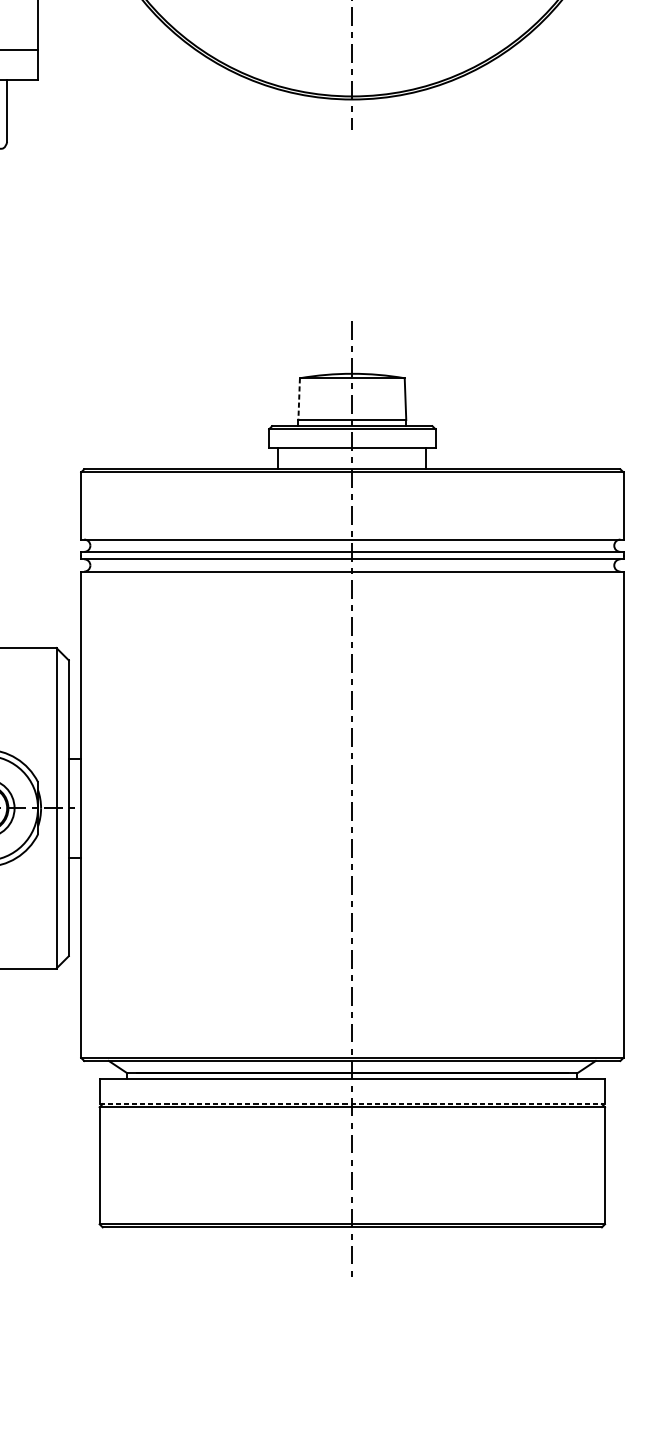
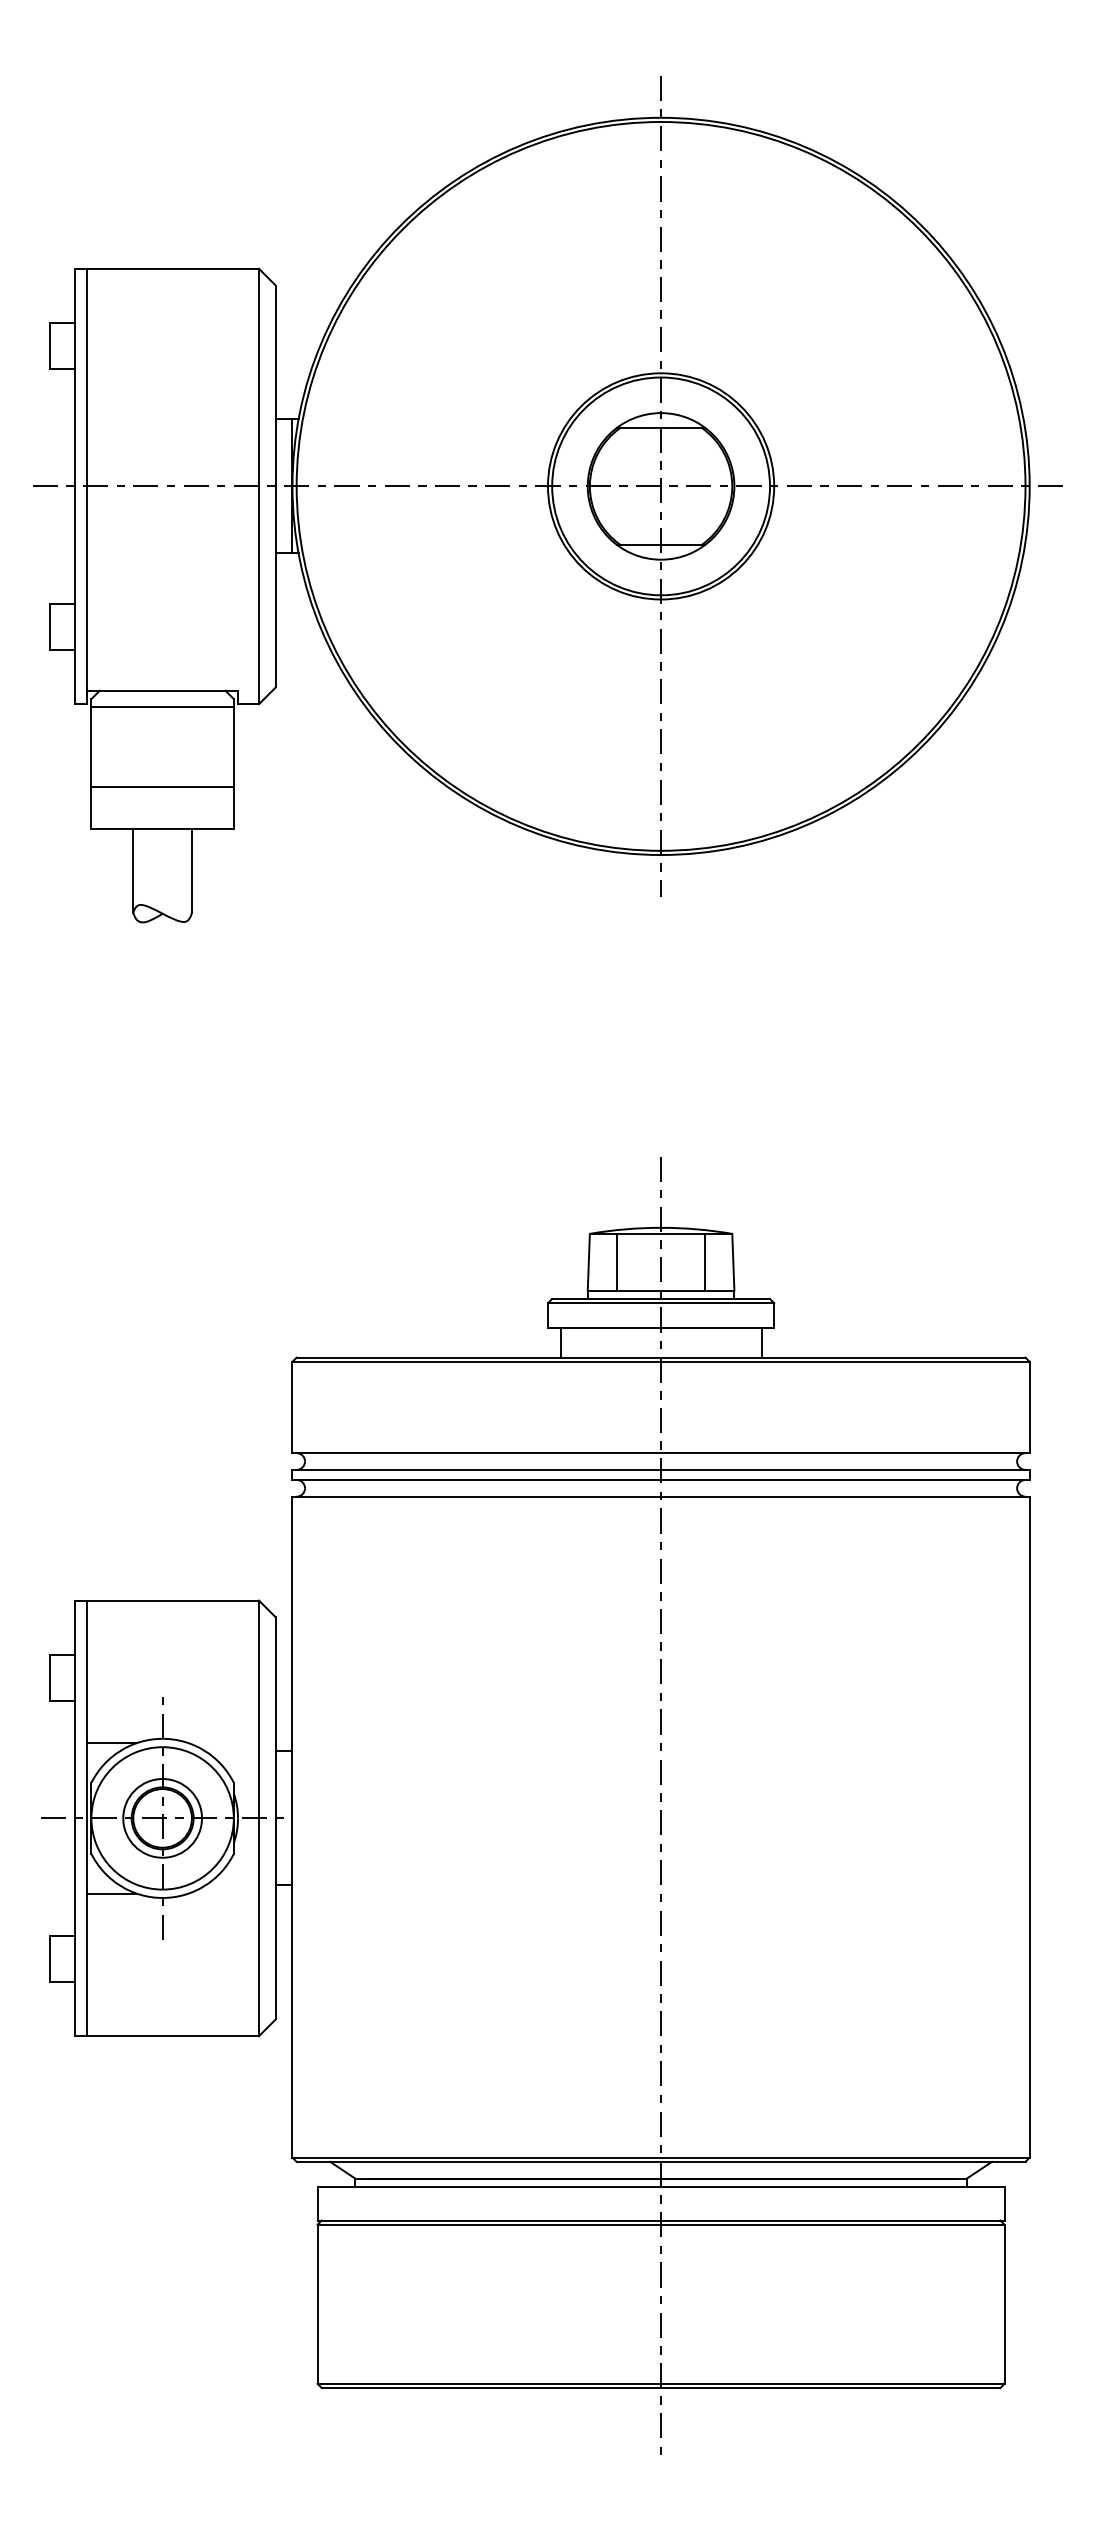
line: (320, 398) -> (617, 1261), added
line: (385, 398) -> (705, 1261), added
line: (298, 399) -> (588, 1262), dashed -> solid
line: (352, 1104) -> (661, 2220), dashed -> solid

